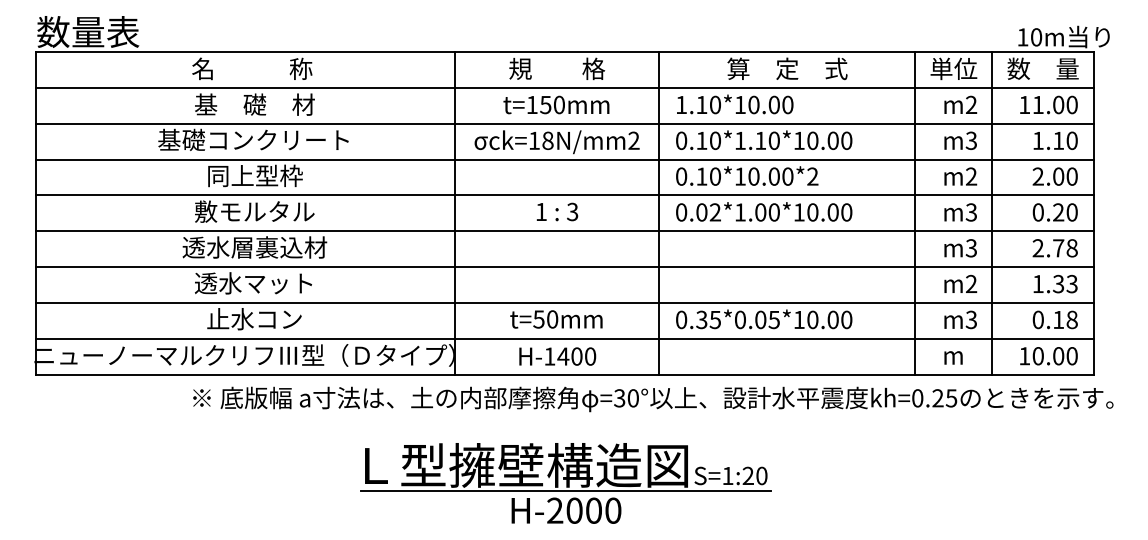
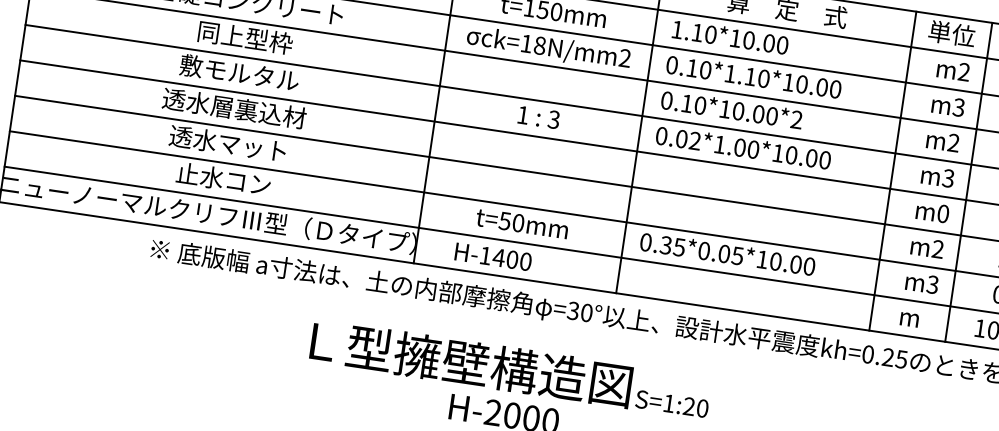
text: (971, 248) -> (943, 214), m3 -> m0
text: (557, 356) -> (493, 256), moved
line: (565, 490) -> (506, 394), removed

